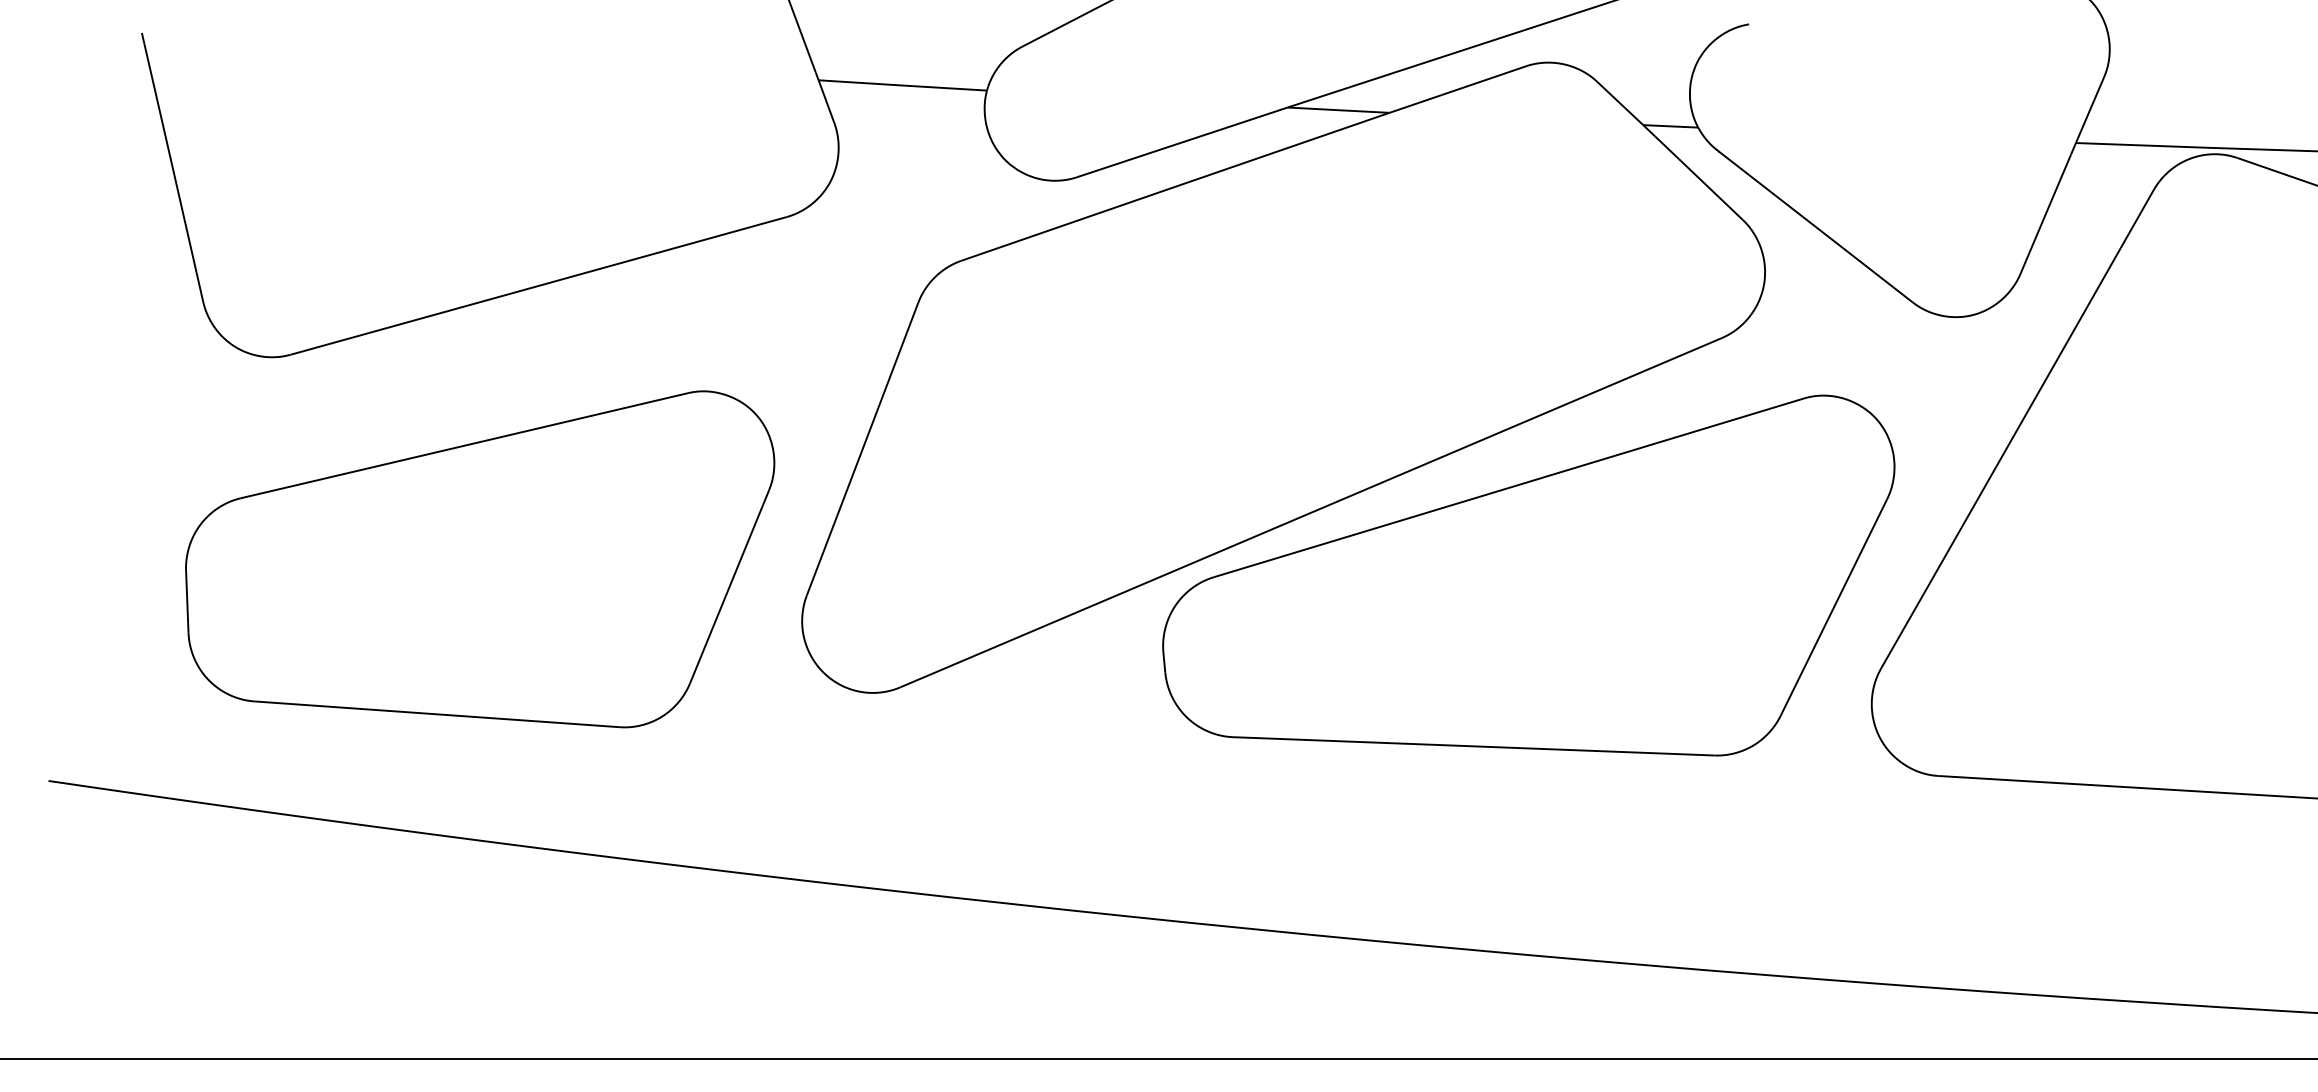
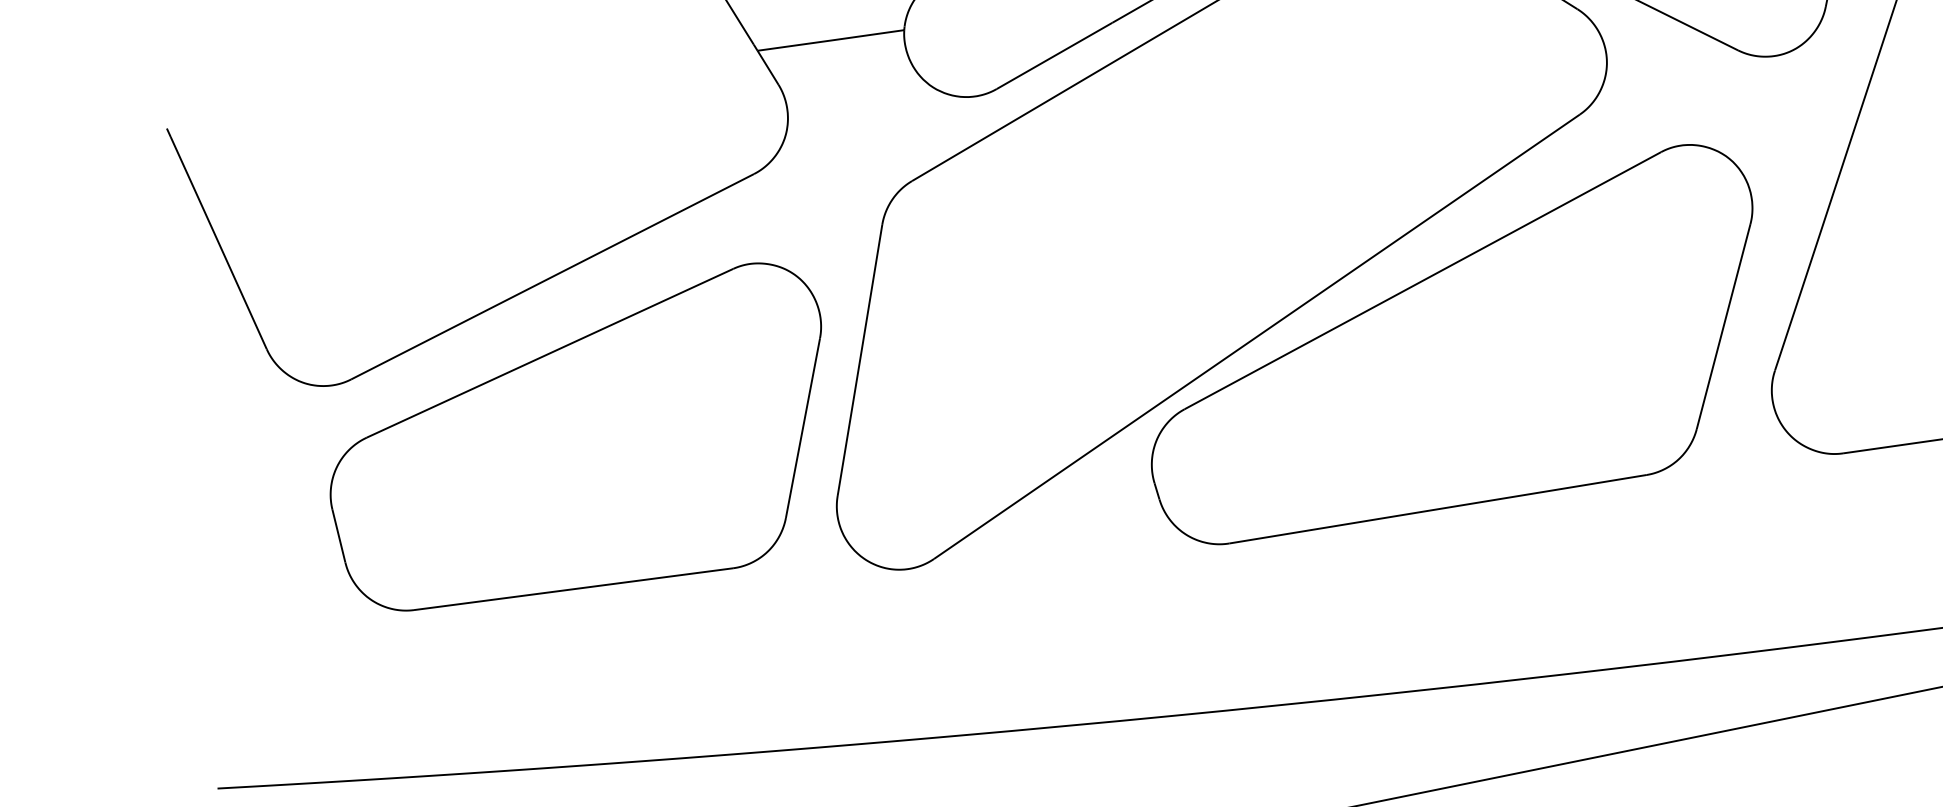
part: (480, 559) -> (583, 448), moved

